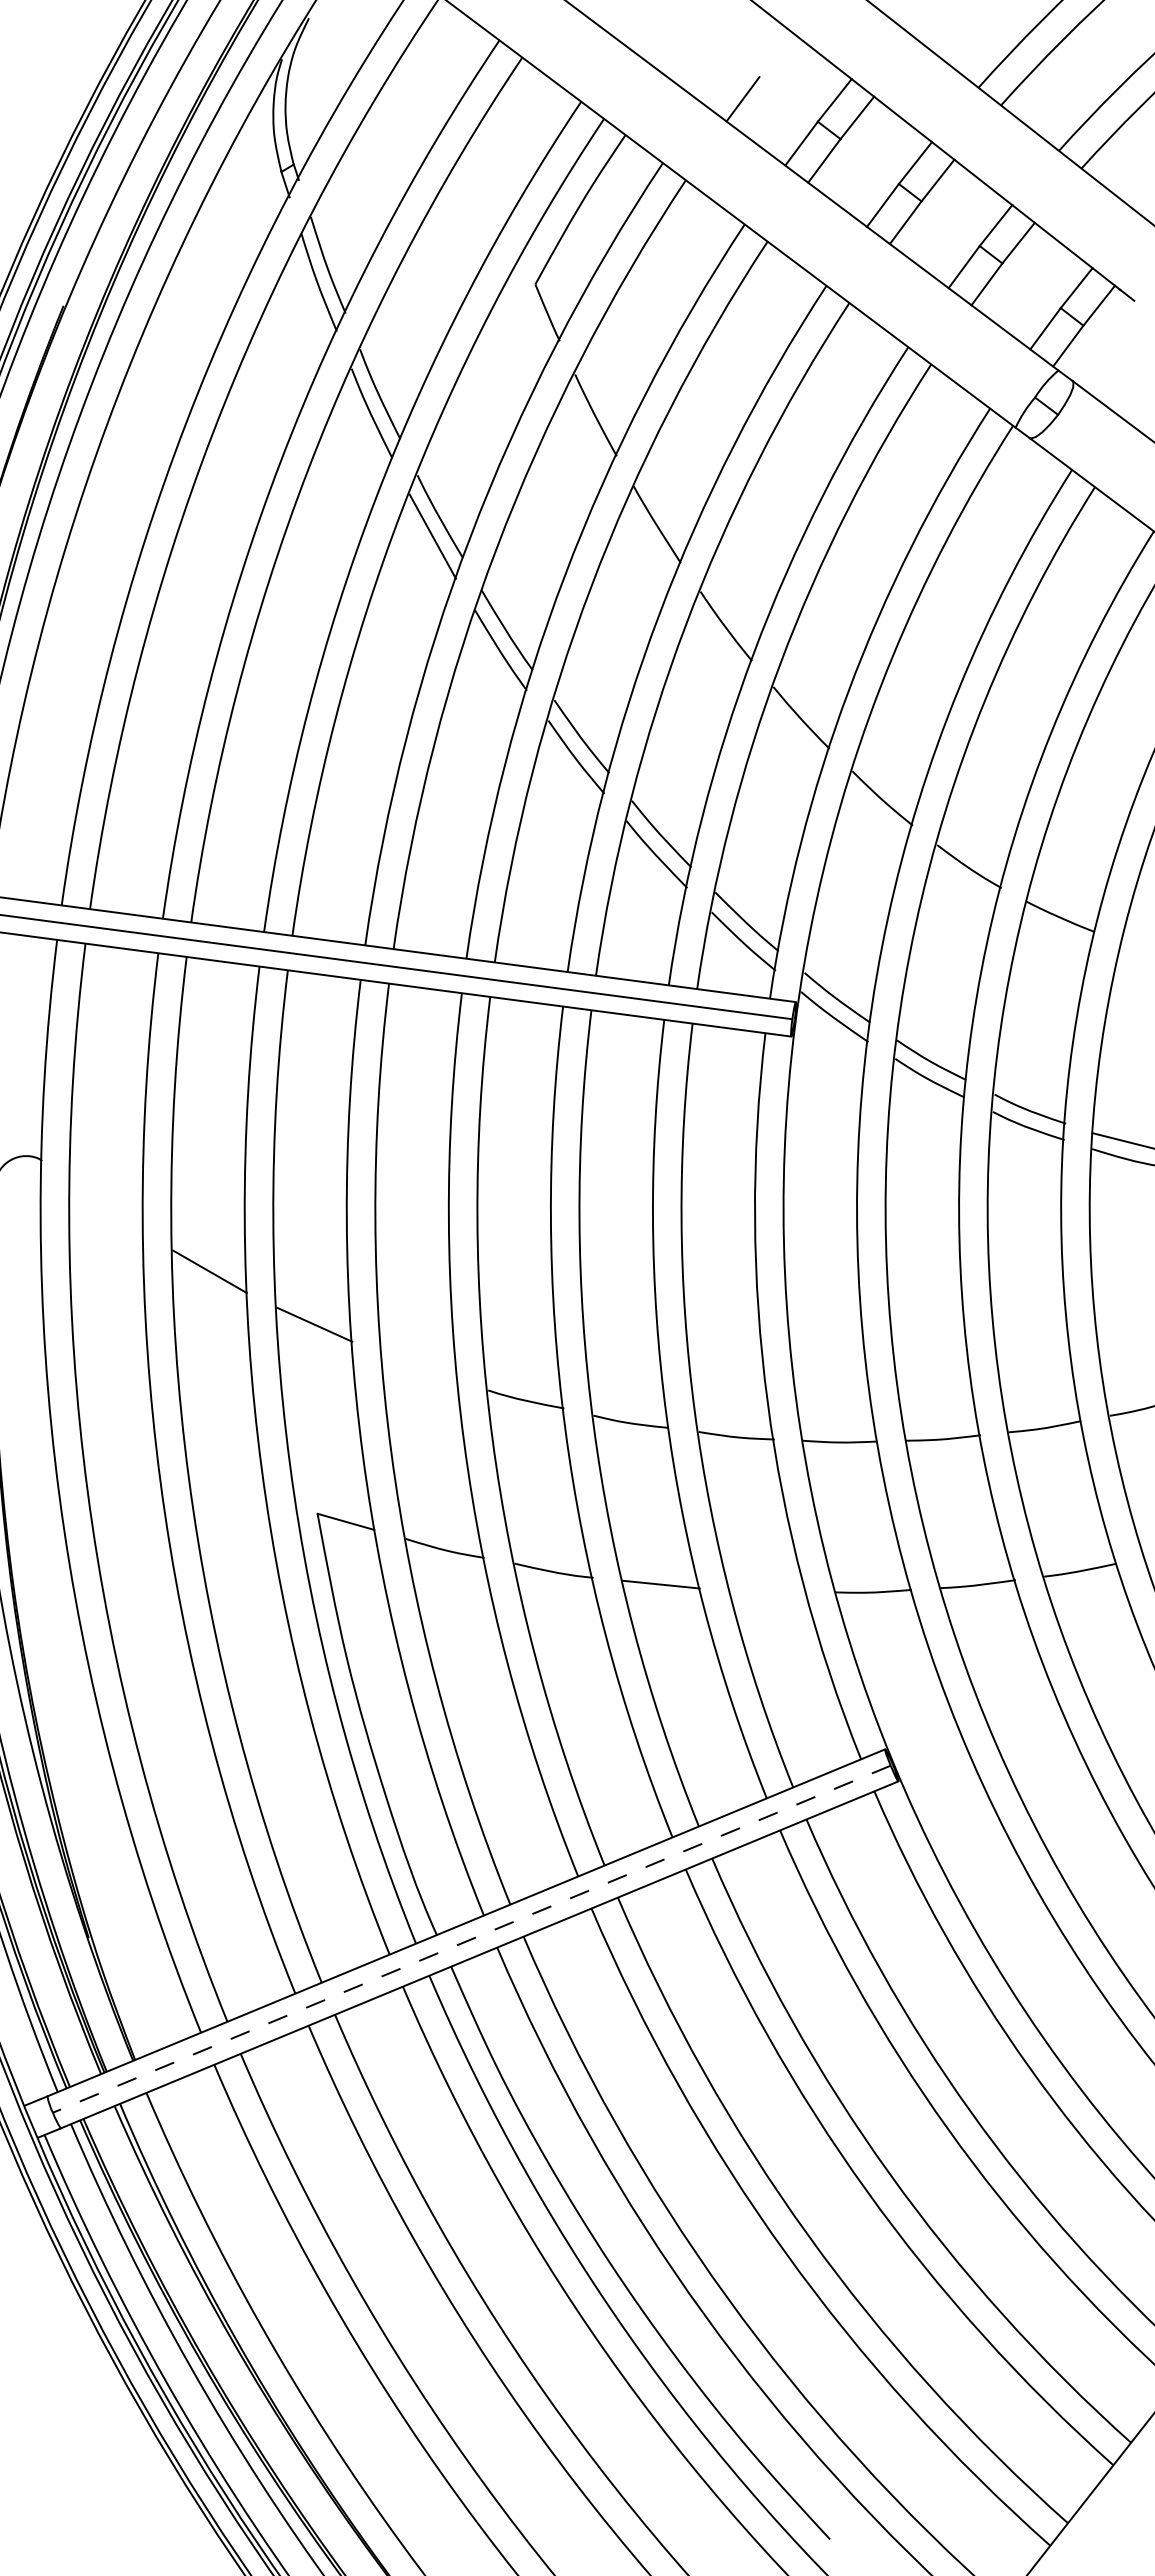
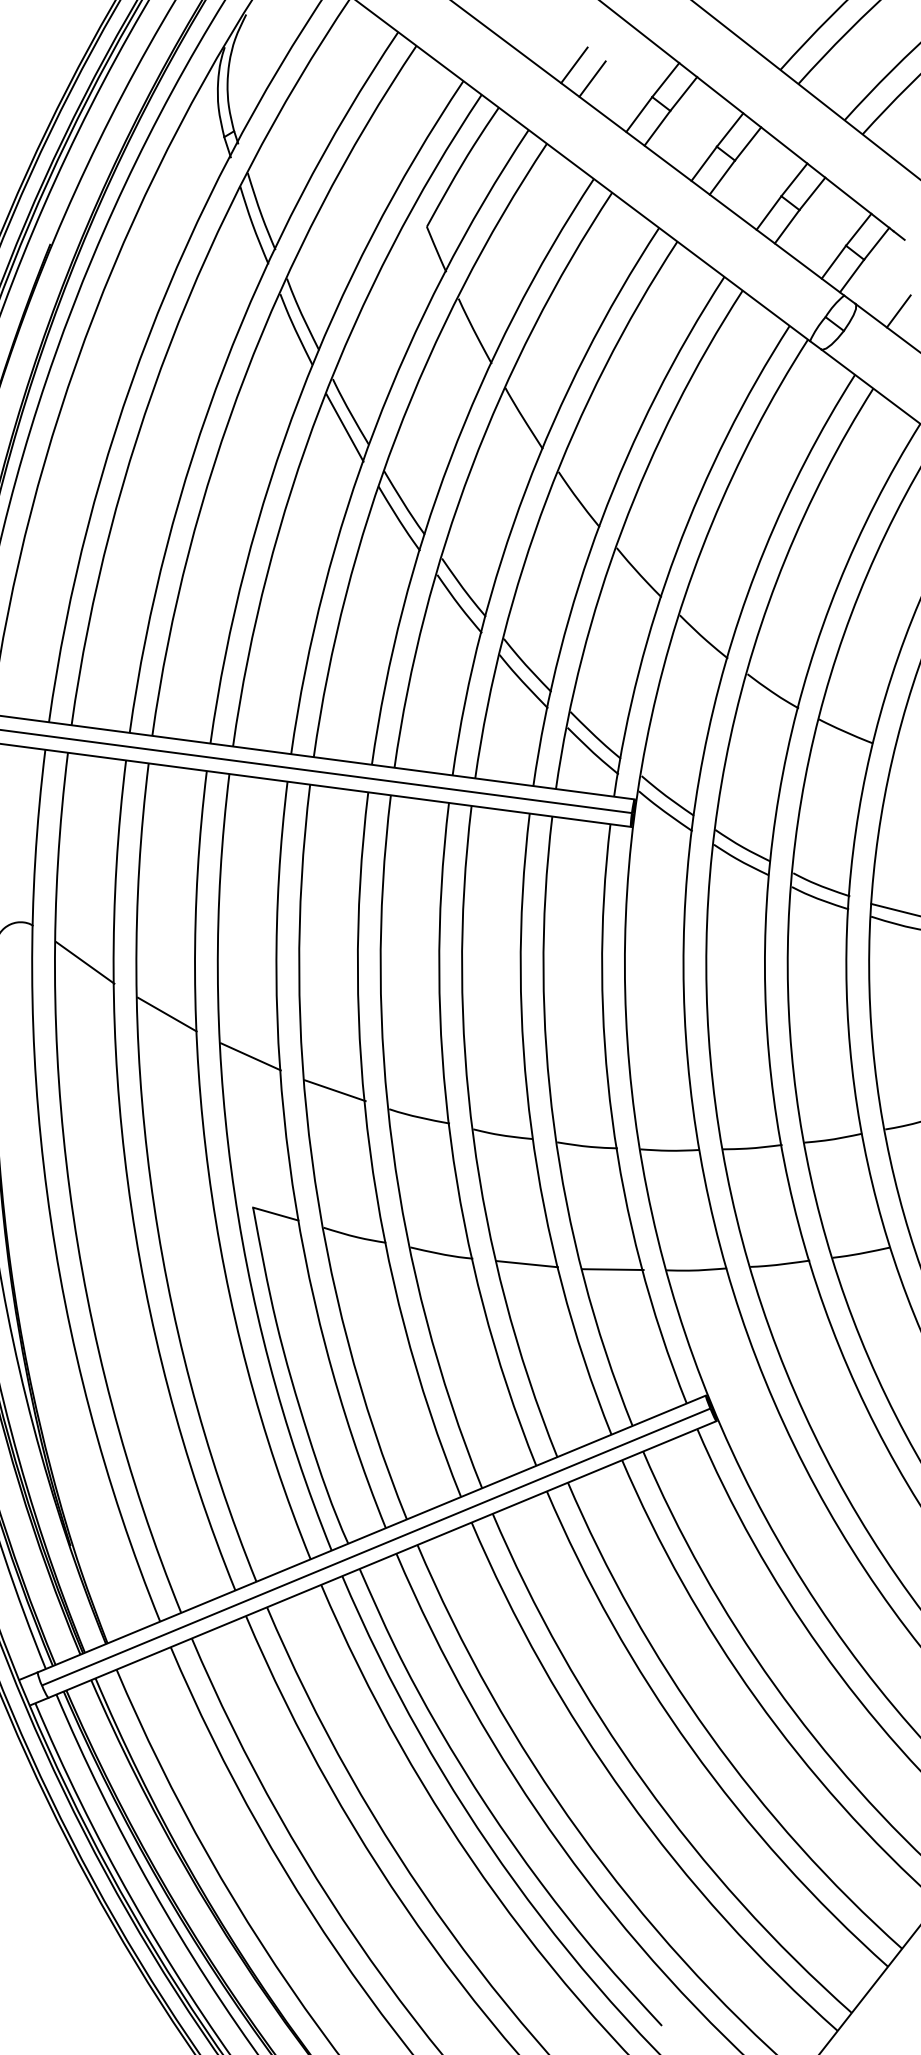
line: (719, 81) -> (573, 64), added
line: (1126, 390) -> (898, 311), added
line: (107, 1207) -> (85, 963), added
line: (420, 1367) -> (335, 1090), added
line: (768, 1590) -> (612, 1268), added
line: (471, 1939) -> (375, 1547), dashed -> solid

